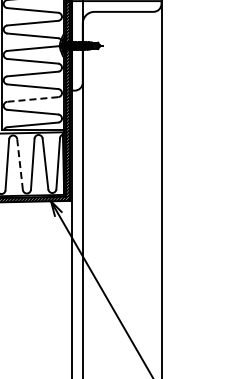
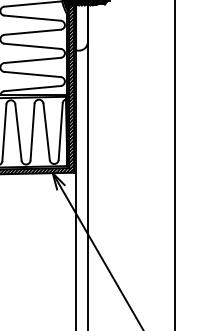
line: (32, 99) -> (32, 60), dashed -> solid
line: (20, 164) -> (18, 132), dashed -> solid

